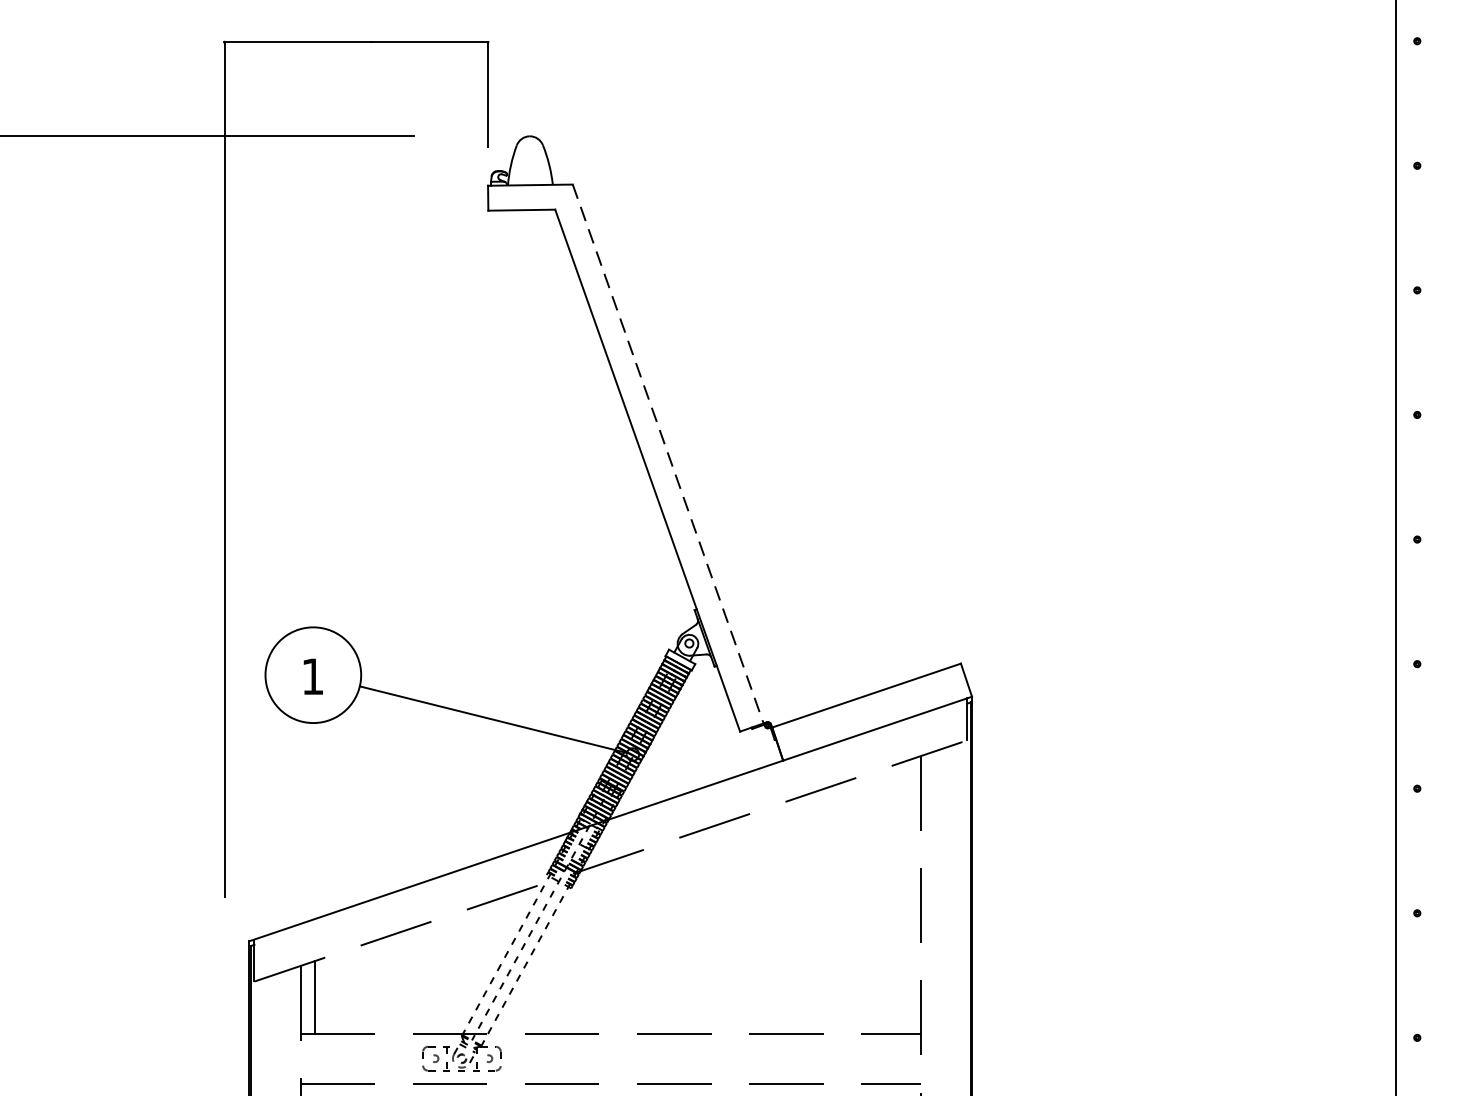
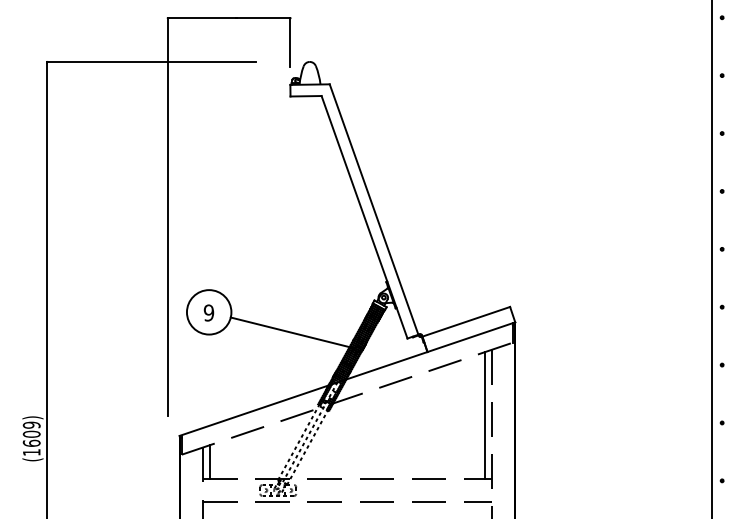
line: (669, 453) -> (374, 209), dashed -> solid
text: (311, 675) -> (208, 312), 1 -> 9
line: (905, 897) -> (484, 415), added

